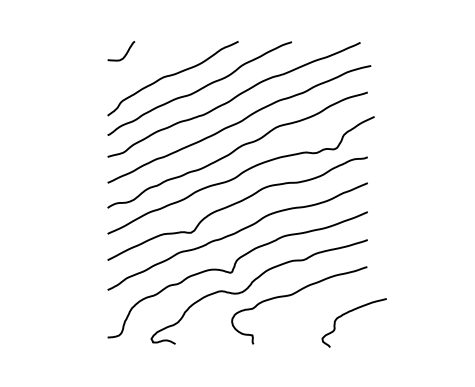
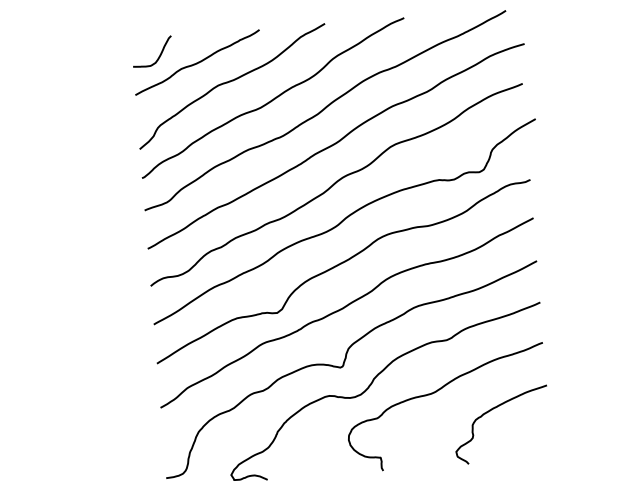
curve: (150, 60) -> (196, 62), added
curve: (350, 312) -> (494, 409), moved

